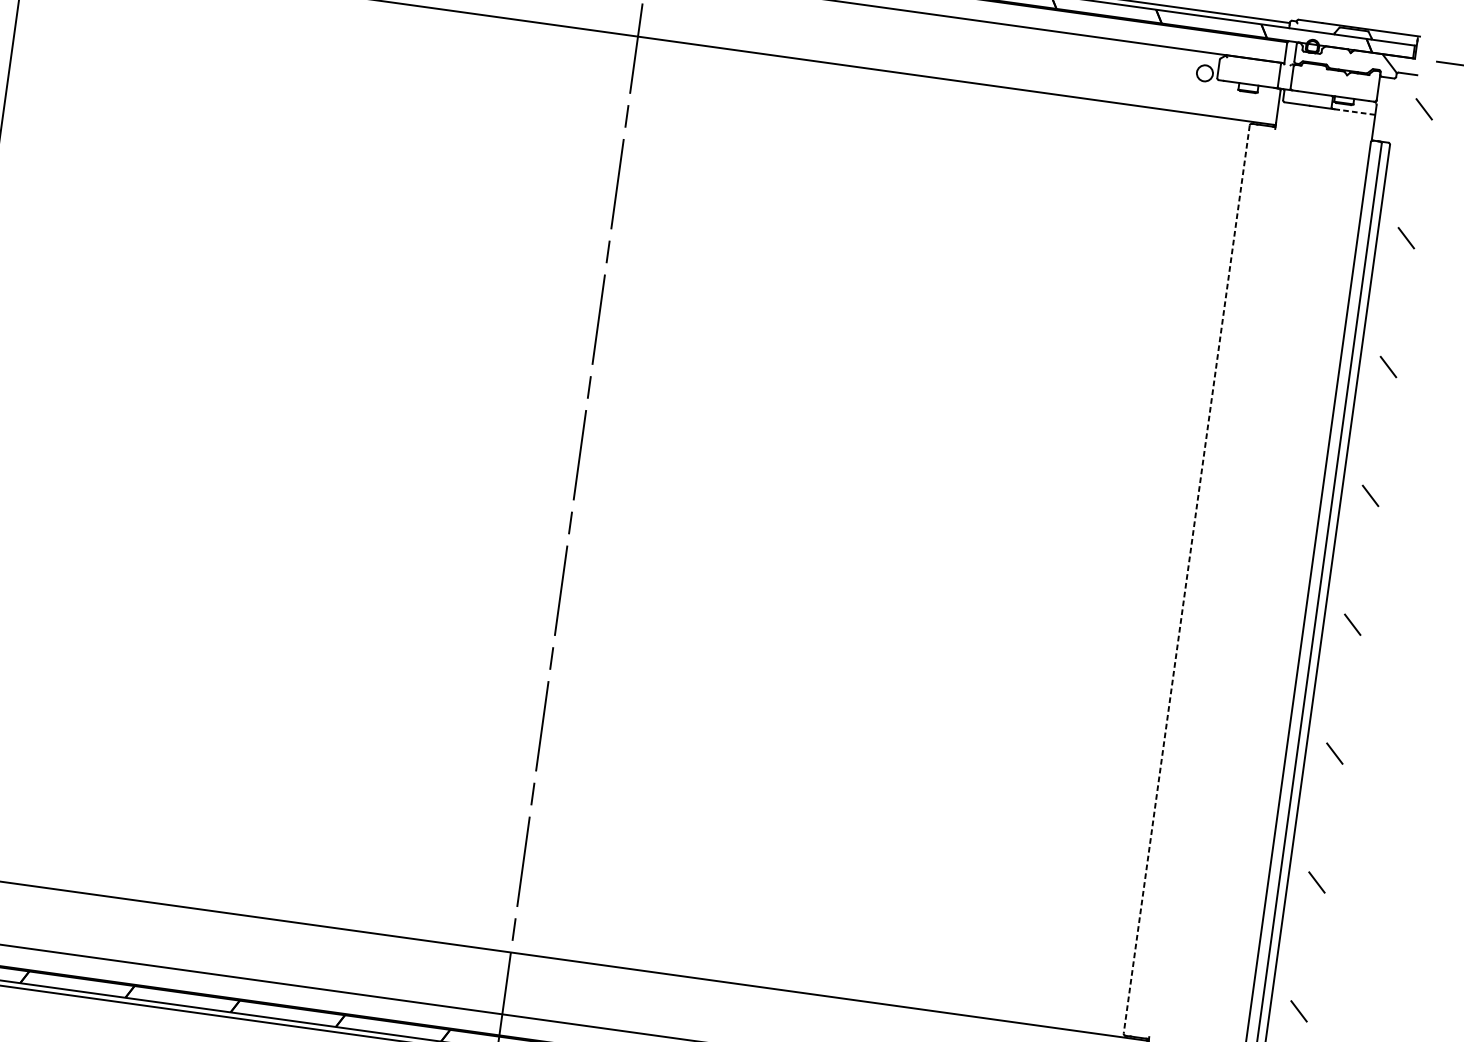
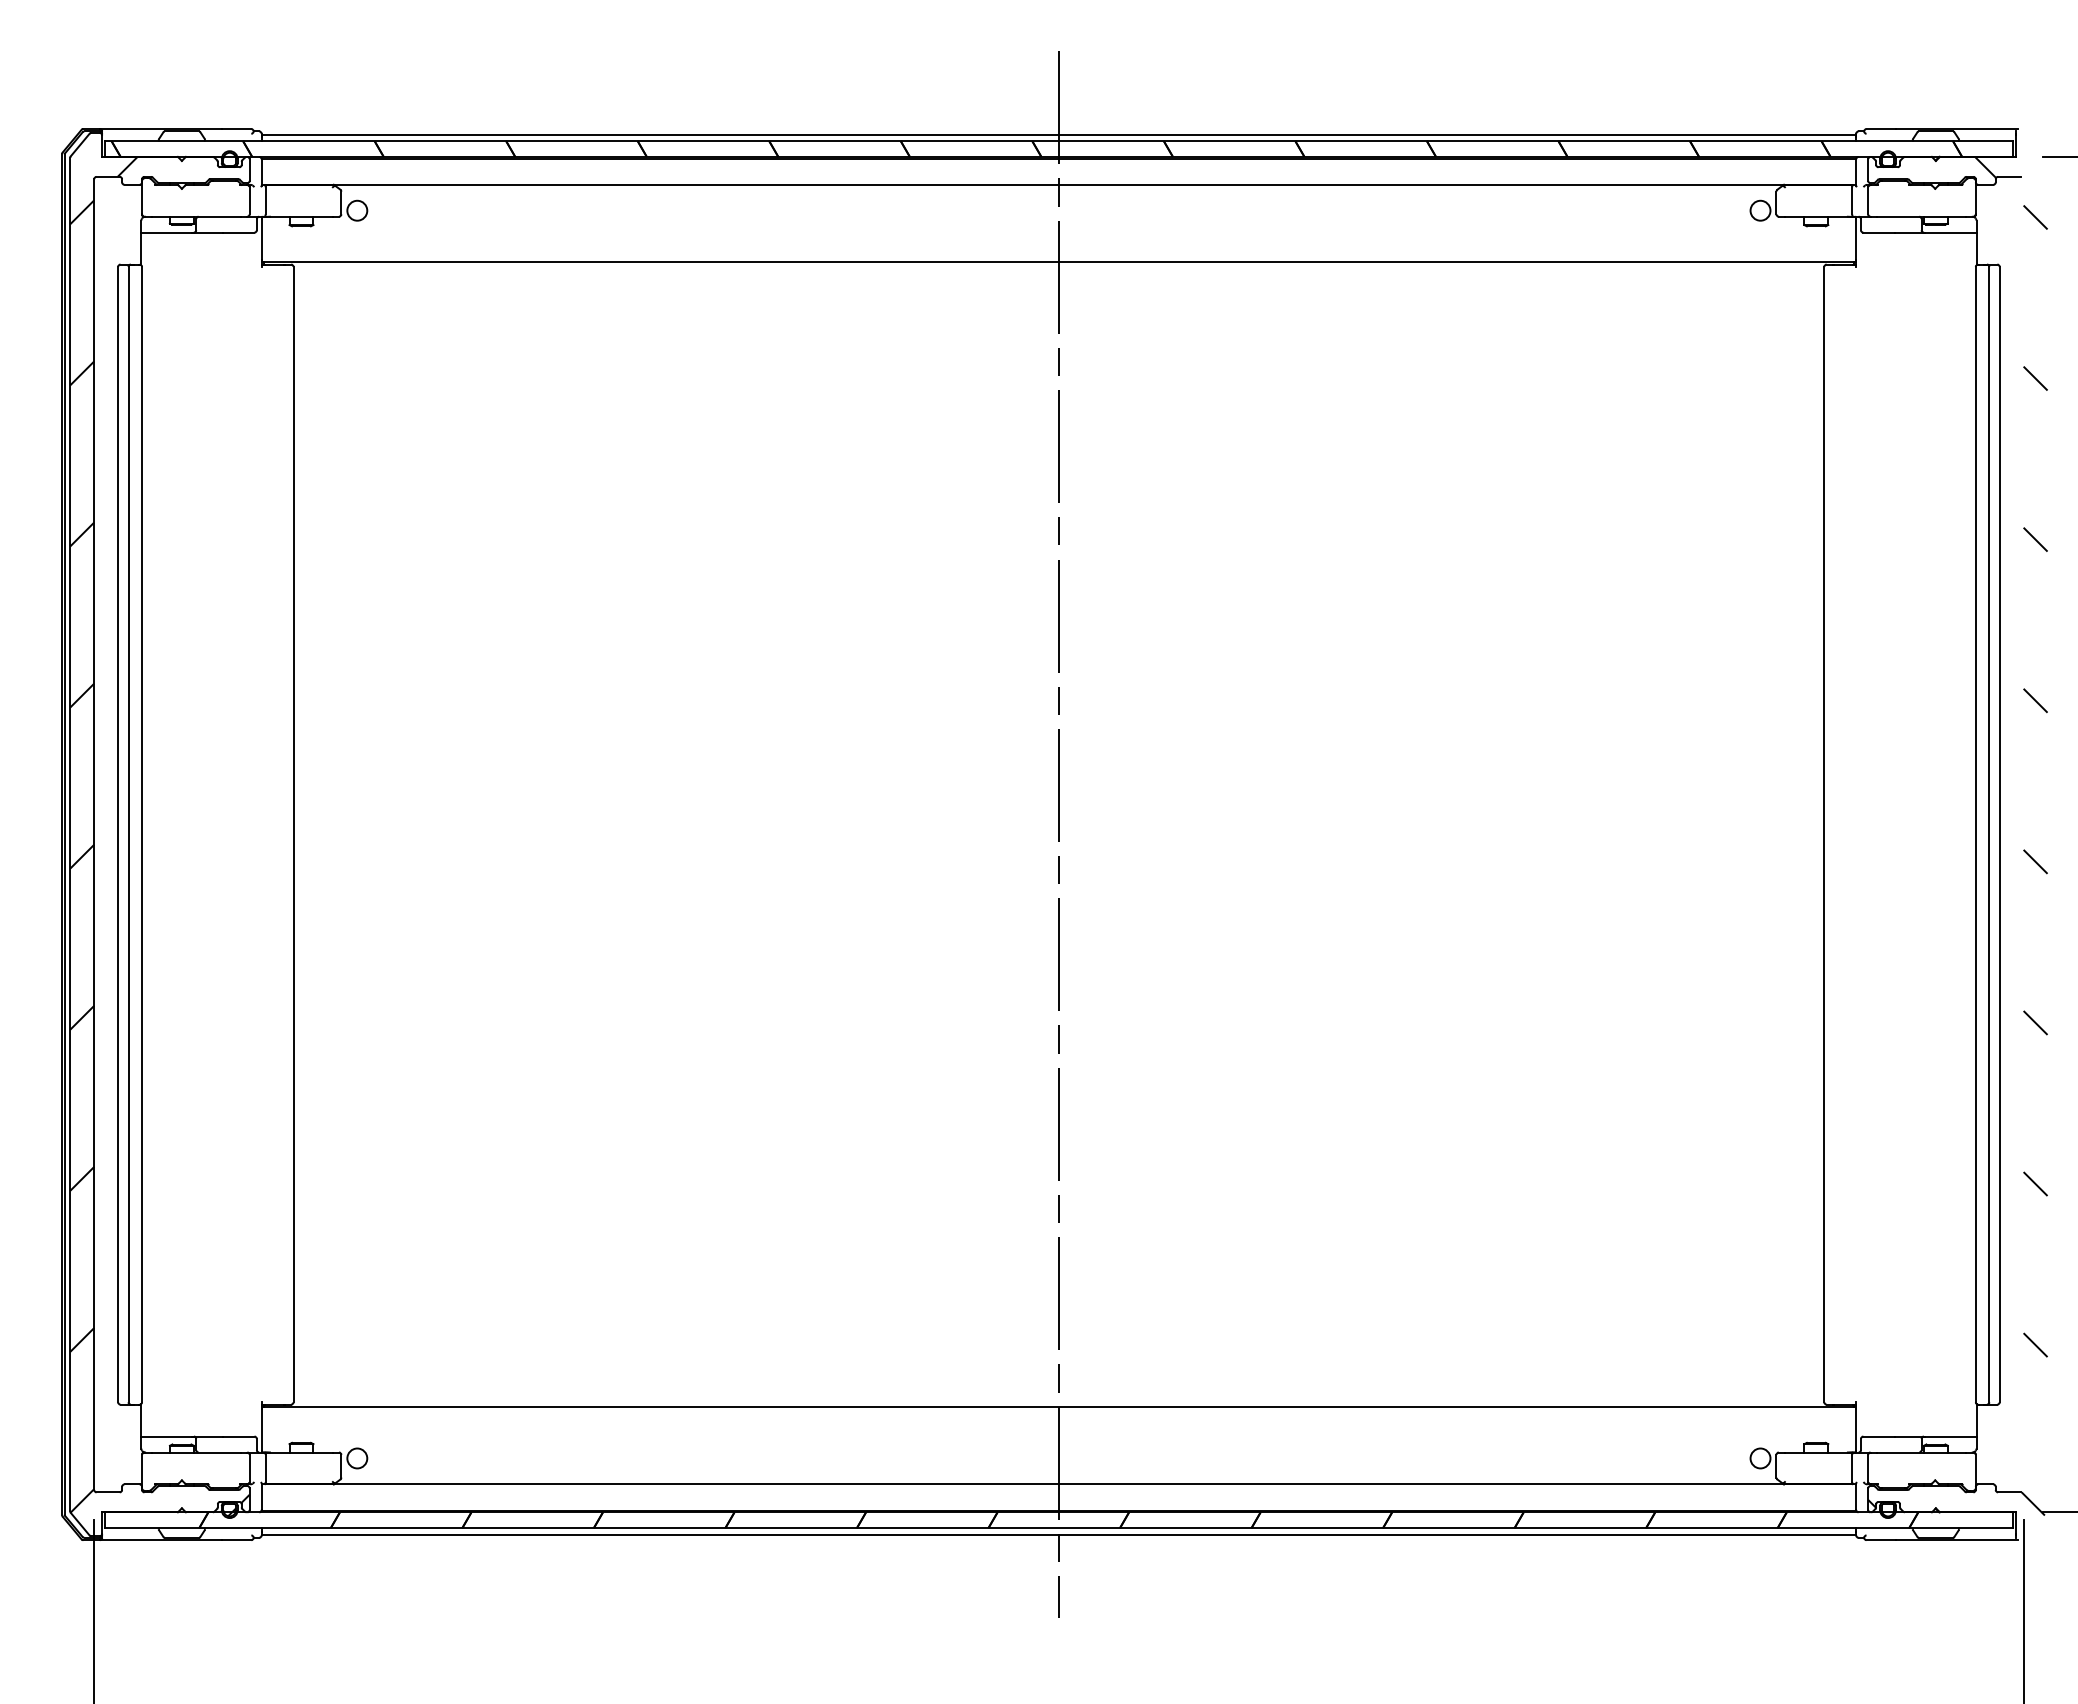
line: (1354, 111) -> (1950, 232), dashed -> solid
line: (1186, 579) -> (1824, 834), dashed -> solid

